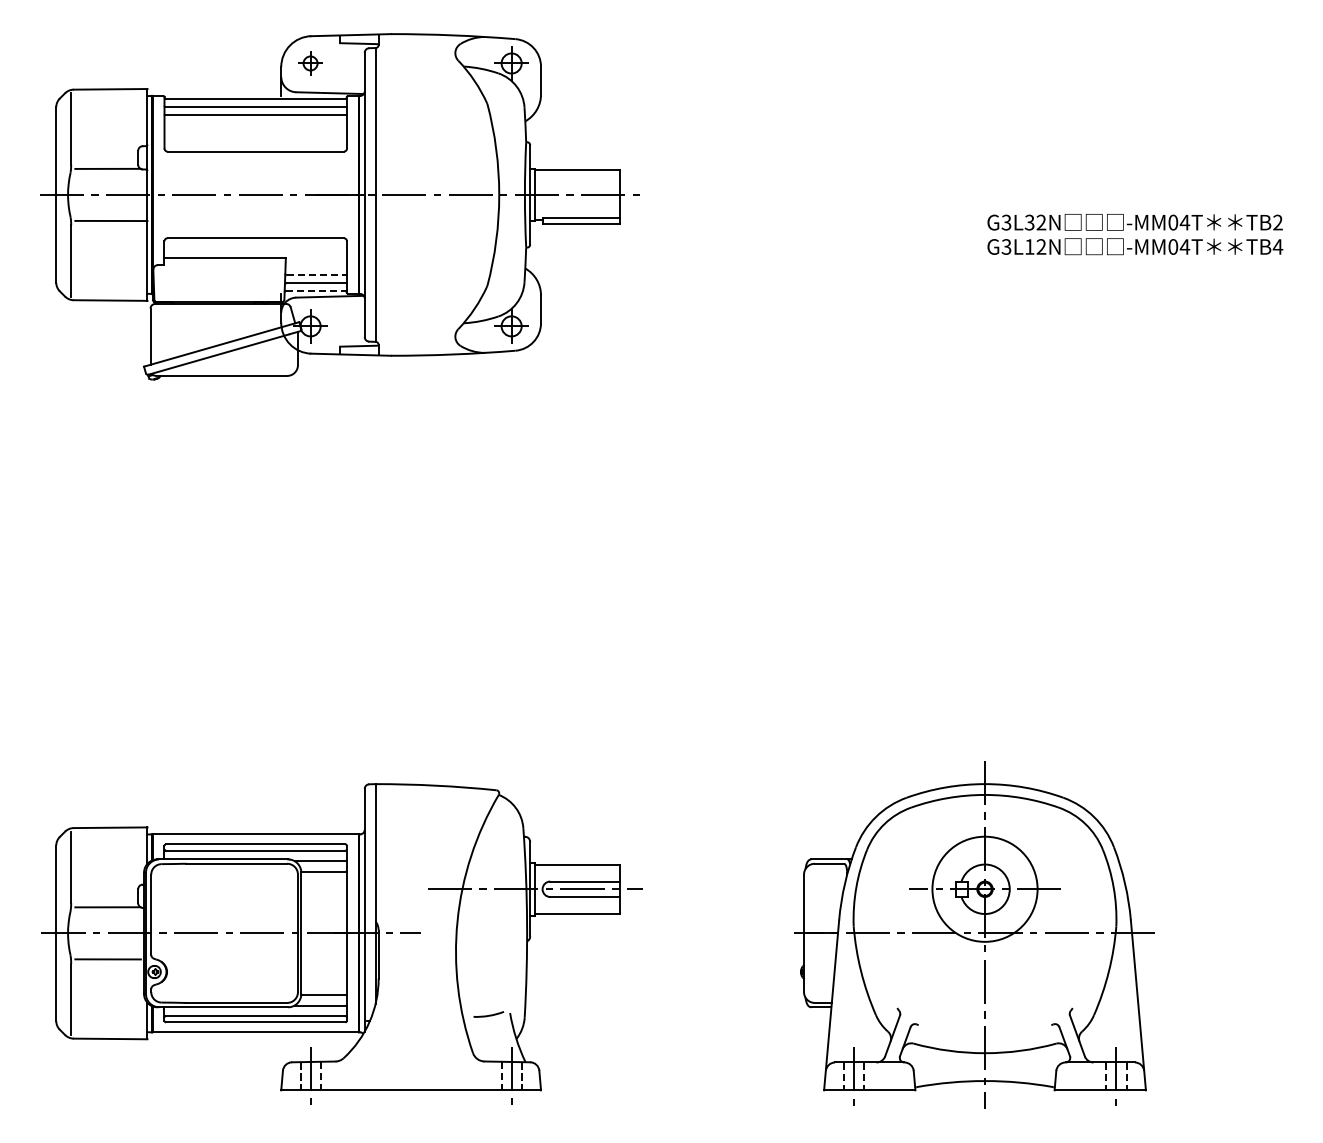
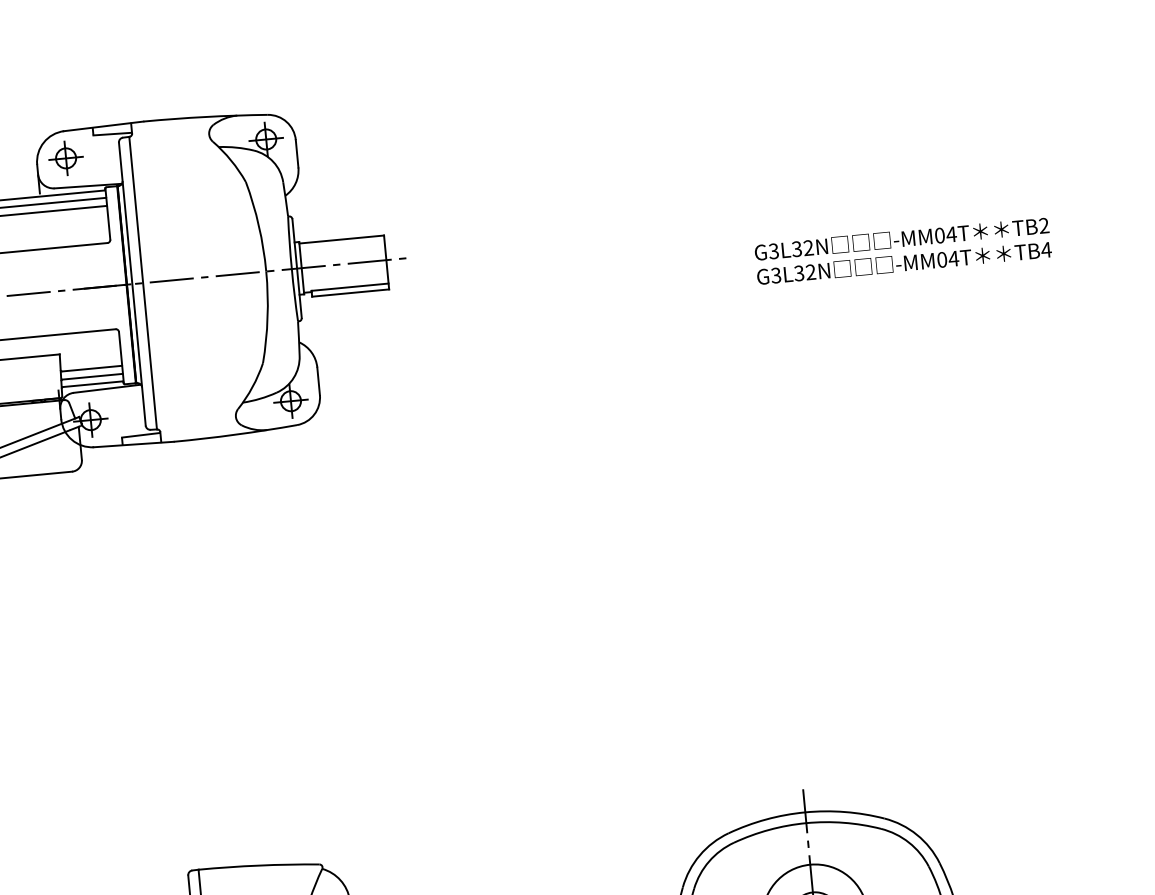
part: (310, 63) -> (65, 158), size x1.43
text: (1029, 246) -> (799, 272), G3L12N -> G3L32N
line: (316, 275) -> (91, 368), dashed -> solid
line: (315, 290) -> (92, 383), dashed -> solid

